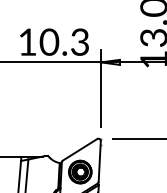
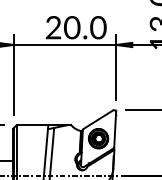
text: (53, 41) -> (75, 27), 10.3 -> 20.0

